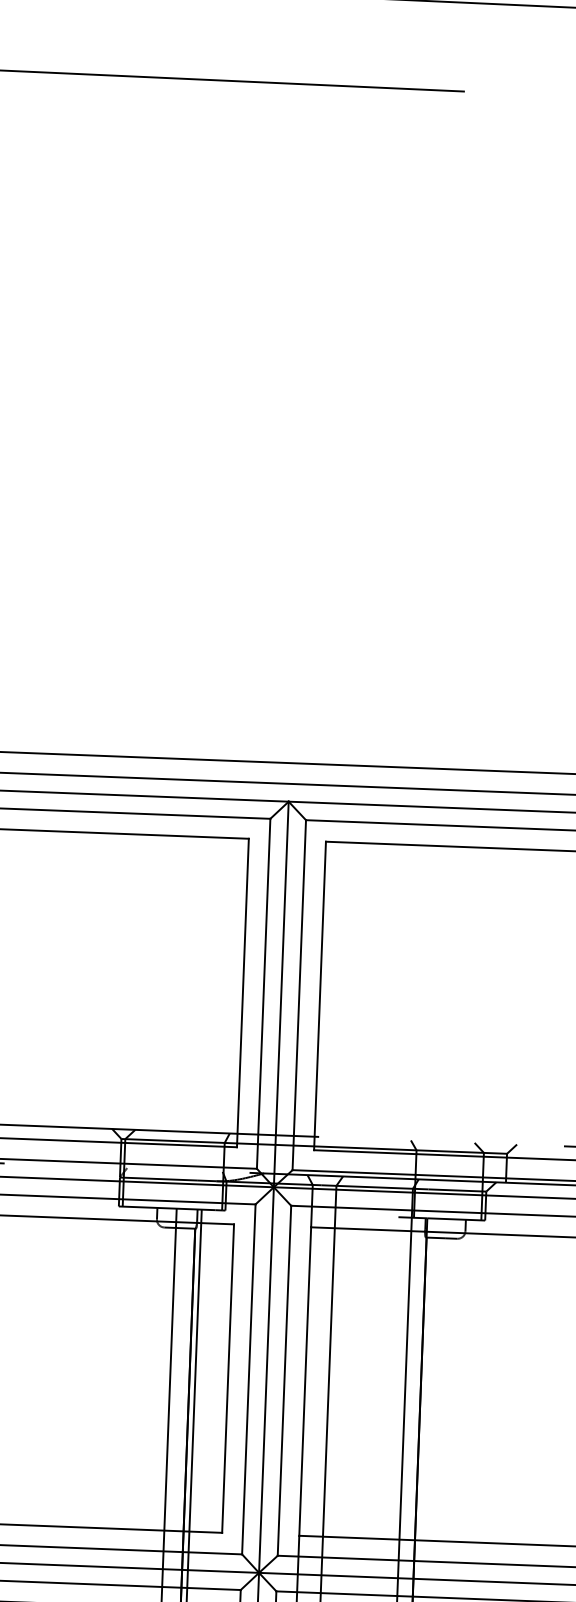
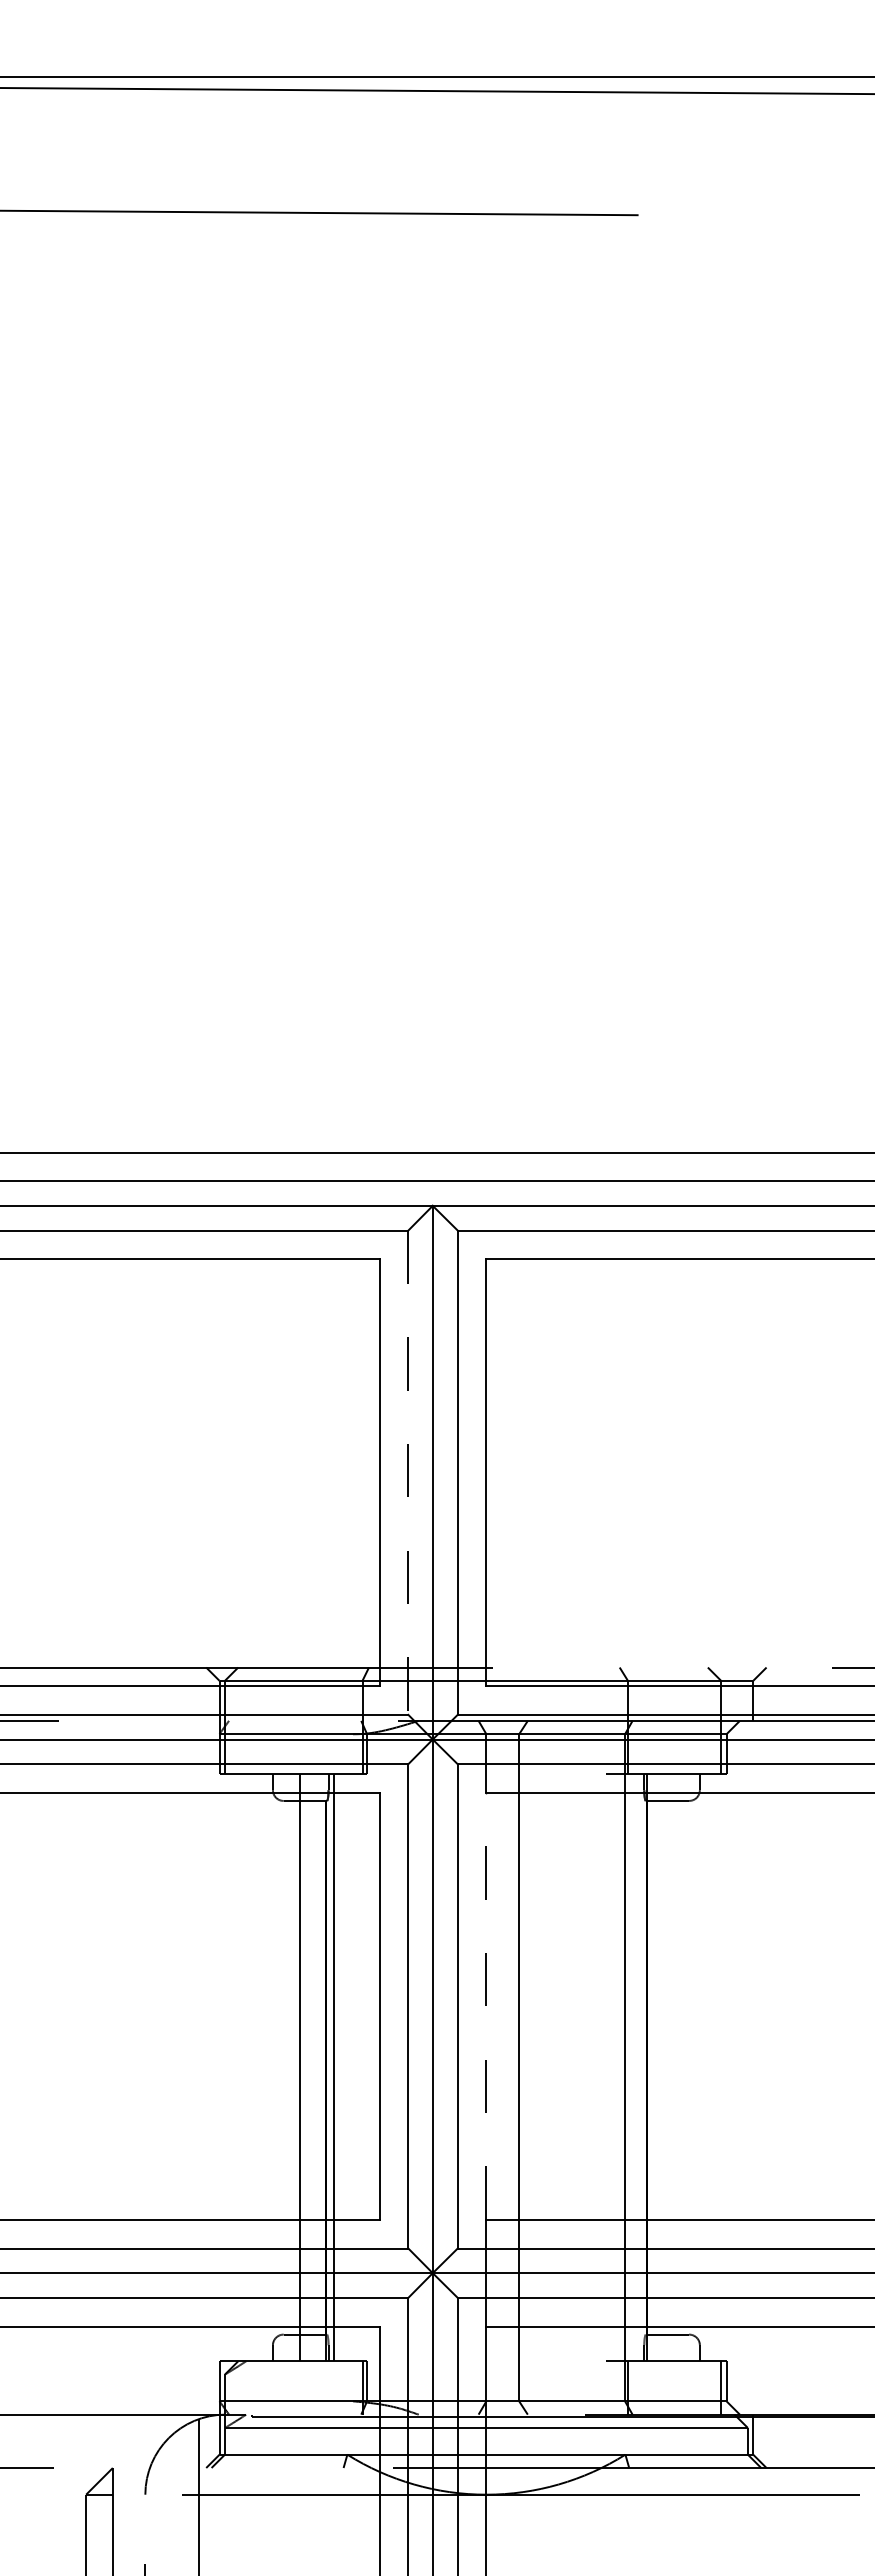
line: (263, 994) -> (408, 1473), solid -> dashed
line: (305, 1380) -> (486, 2005), solid -> dashed

